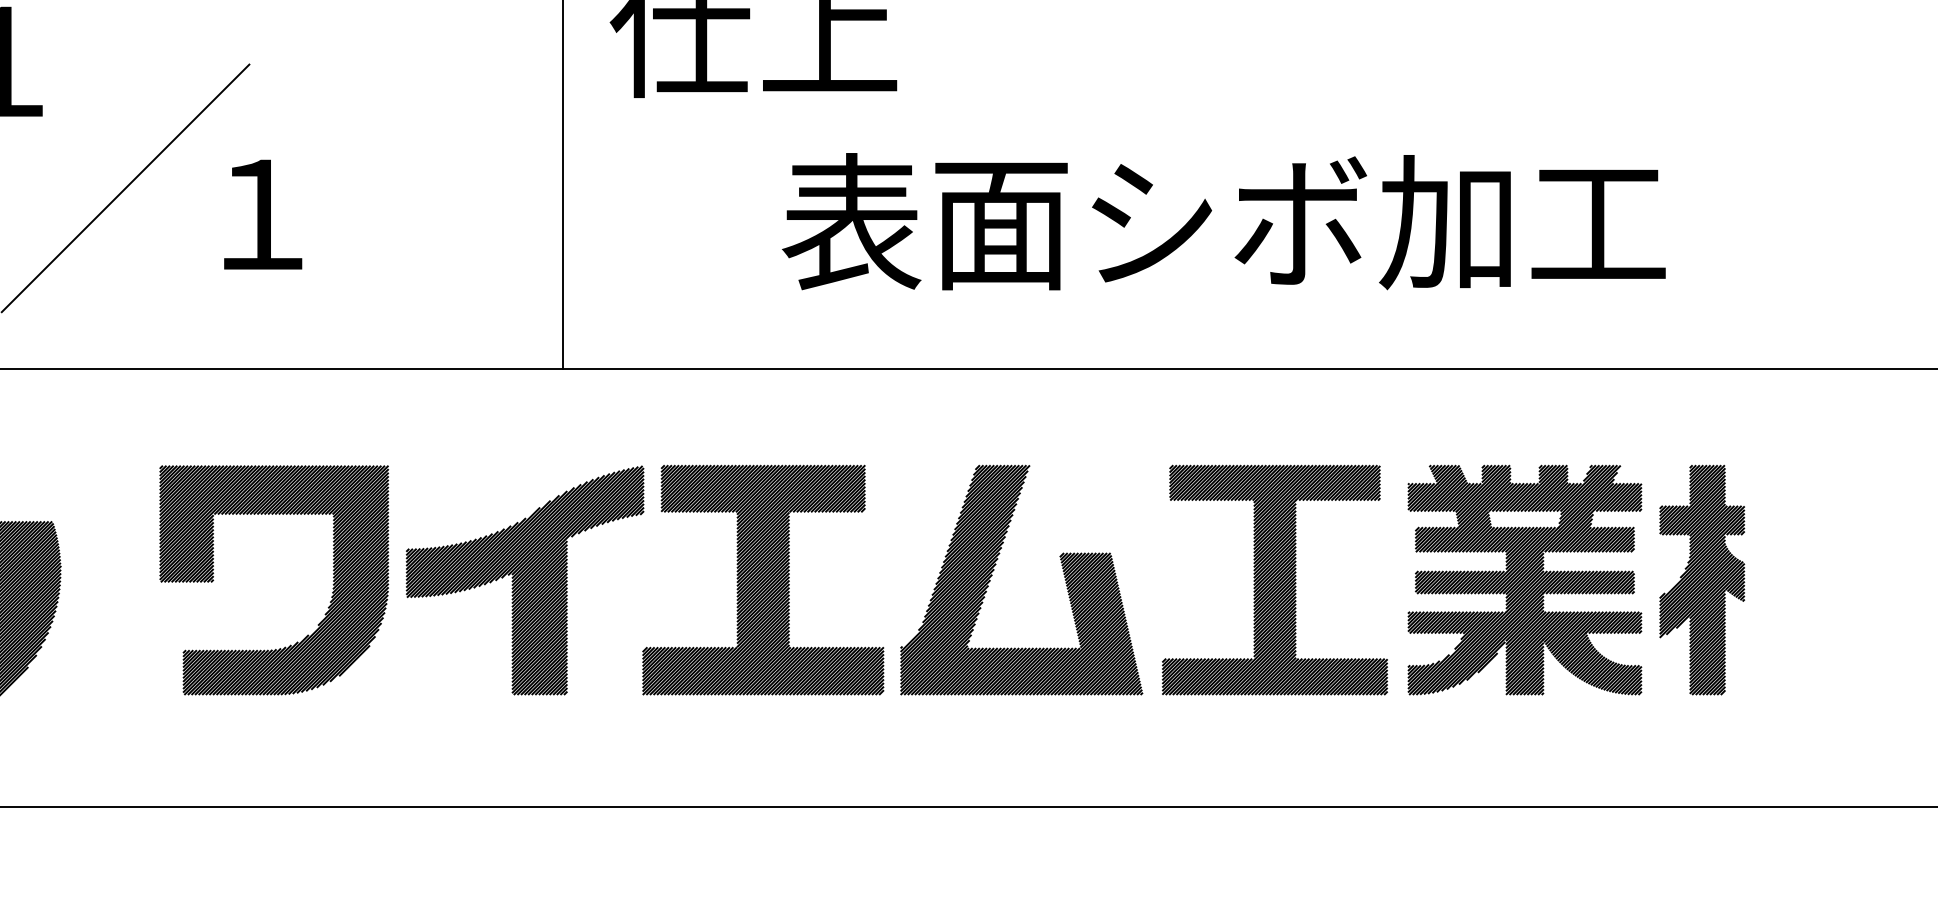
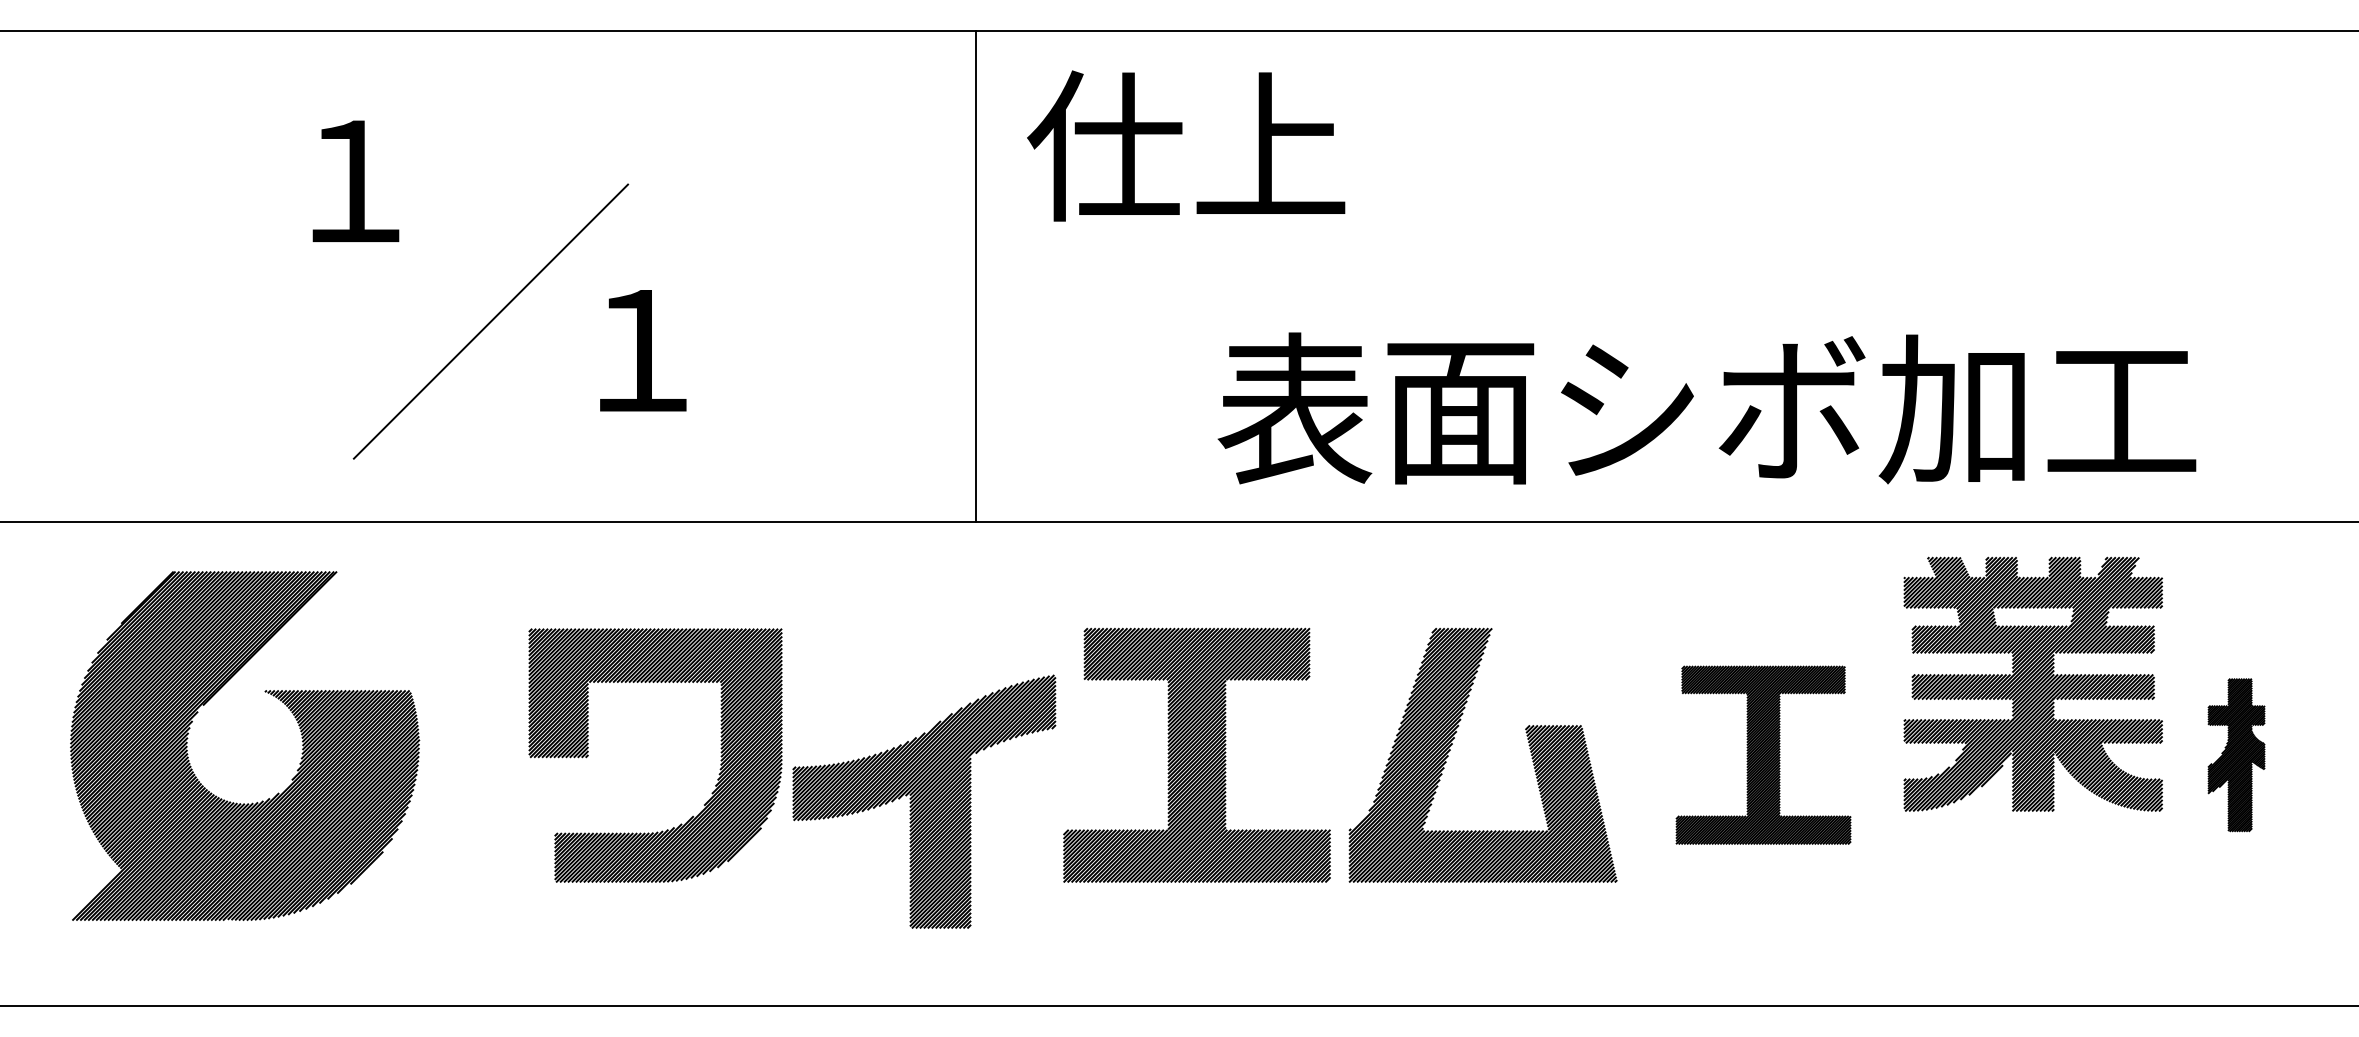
text: (1223, 221) -> (1706, 408), moved
part: (1274, 579) -> (1763, 754), size x0.7
part: (1524, 579) -> (2032, 683), moved
part: (1702, 579) -> (2236, 754), size x0.6
part: (525, 580) -> (924, 801), moved

